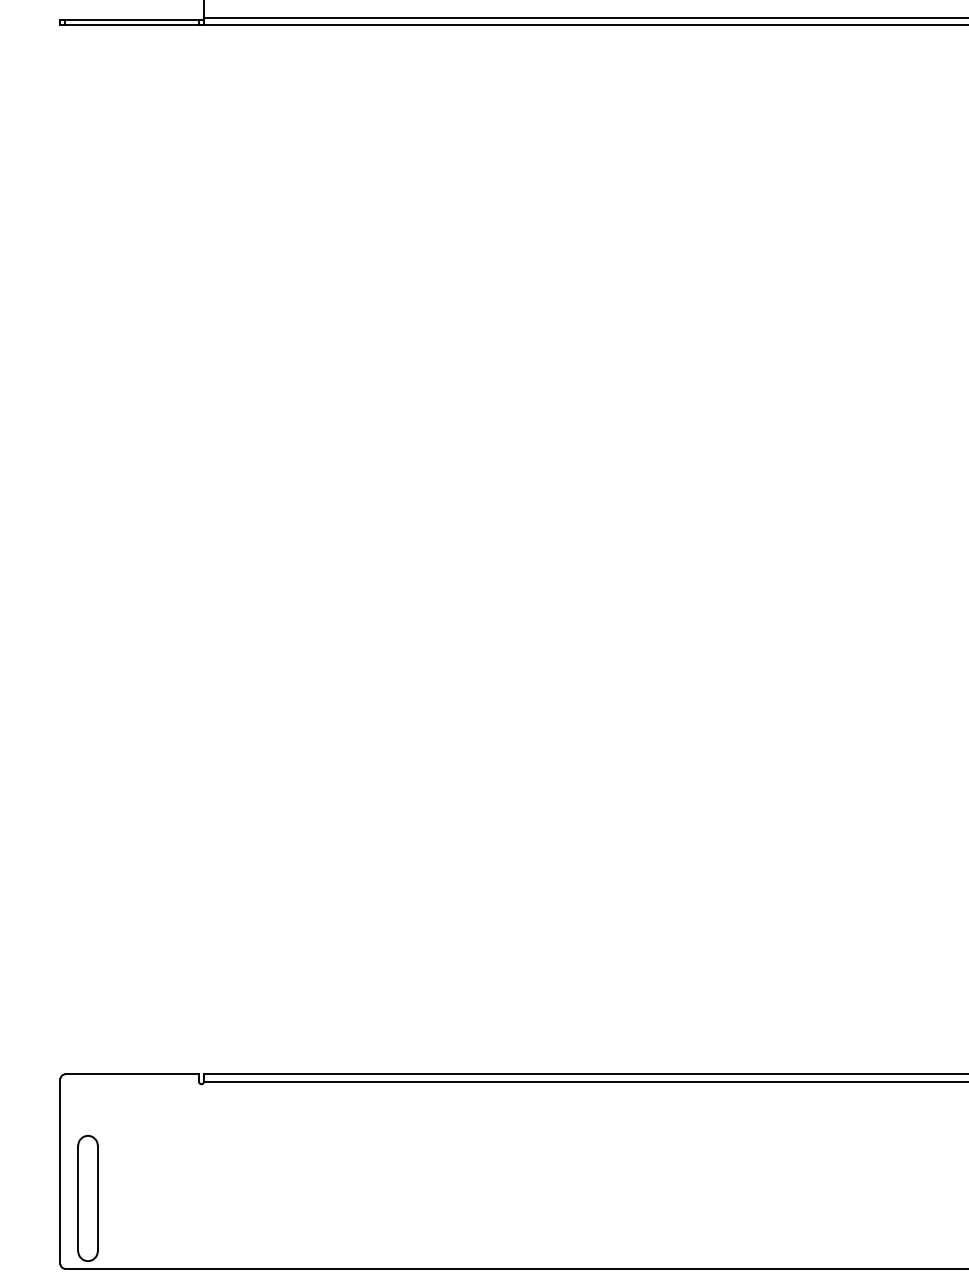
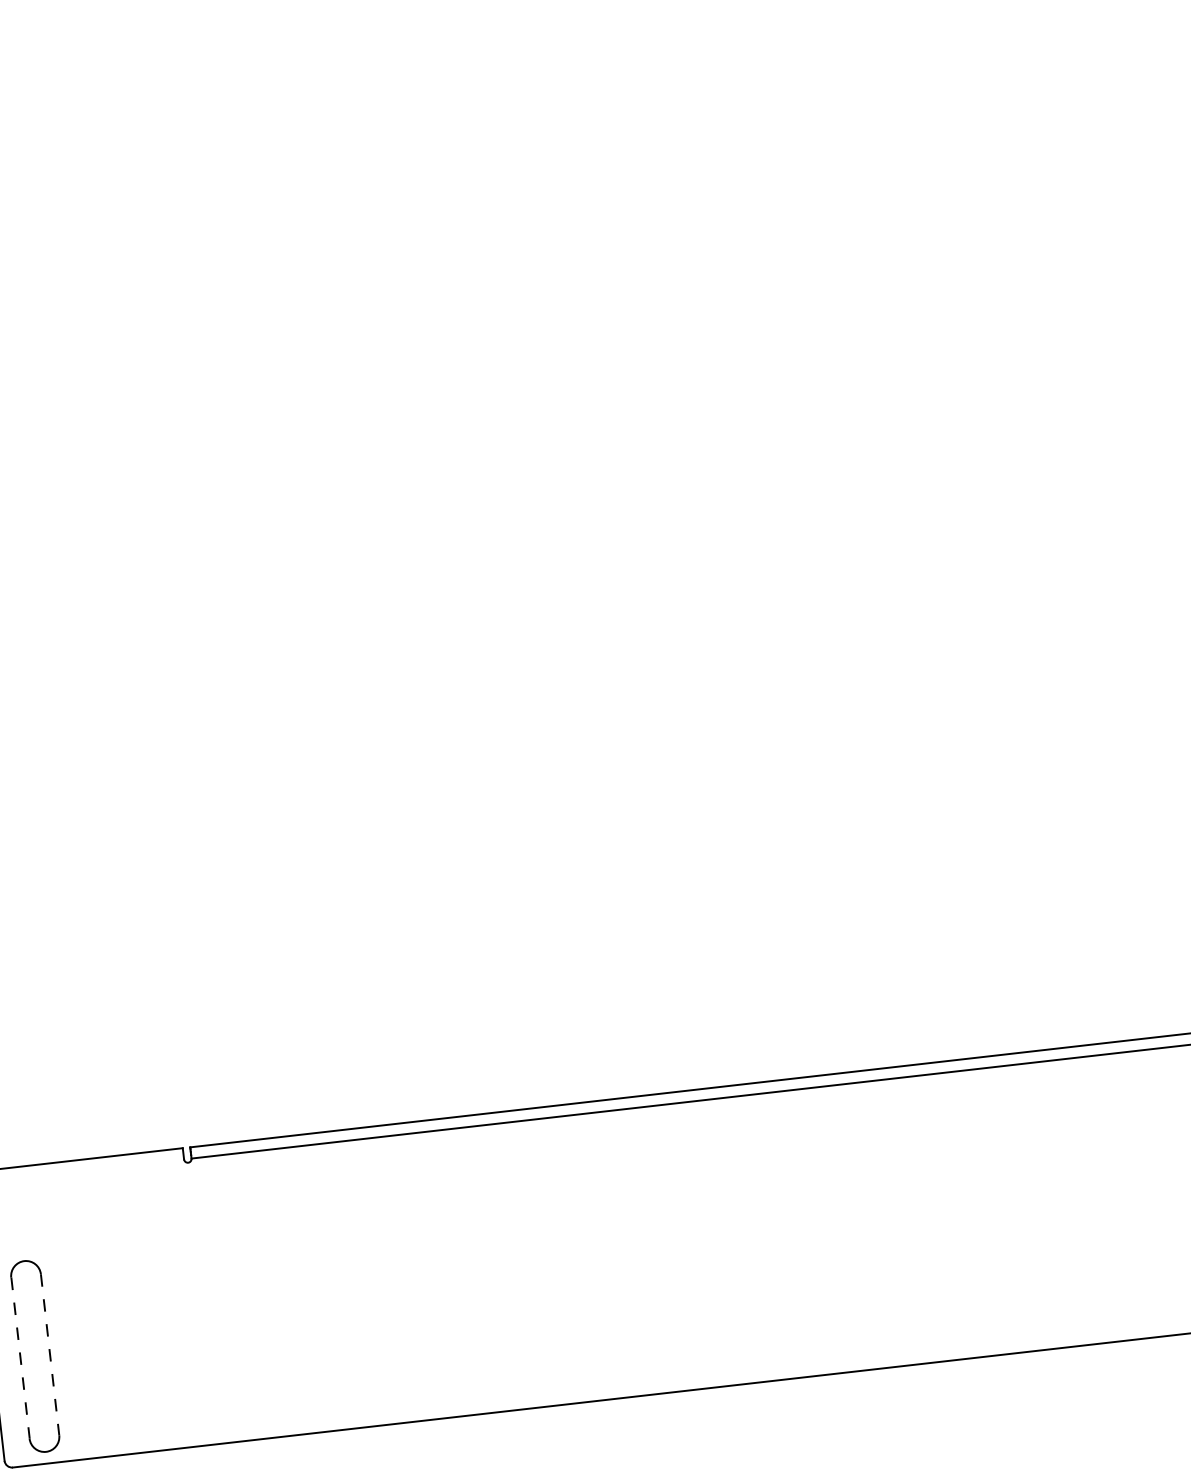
line: (78, 1198) -> (20, 1358), solid -> dashed
line: (97, 1198) -> (49, 1354), solid -> dashed

